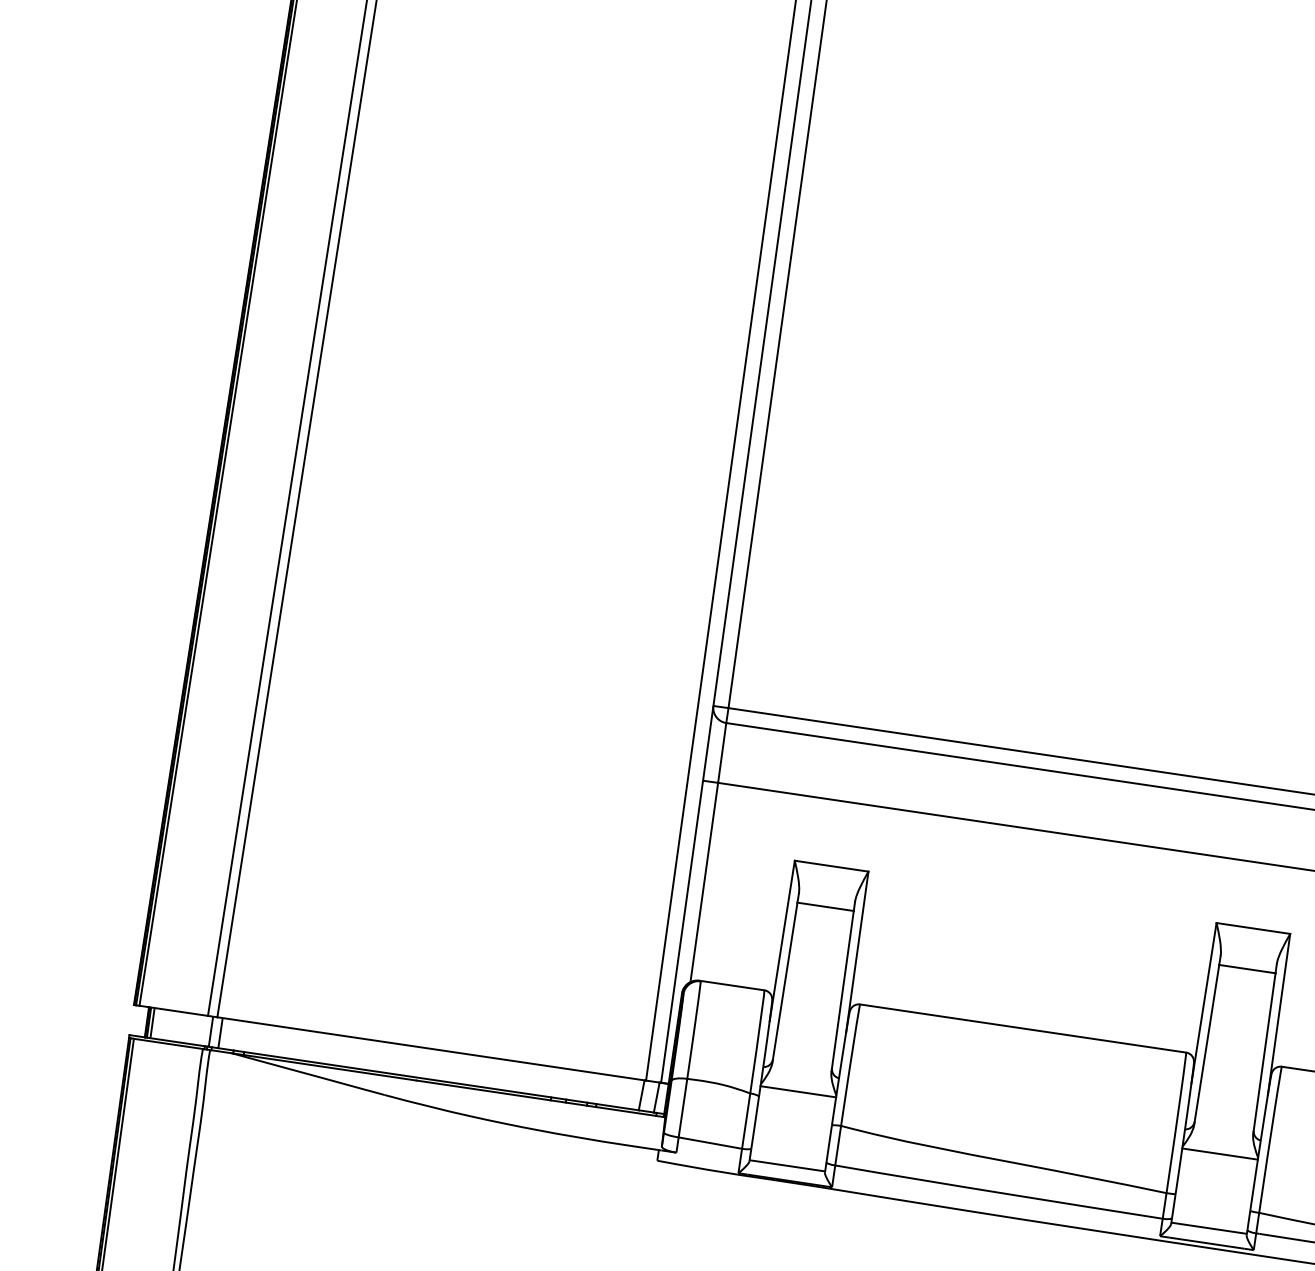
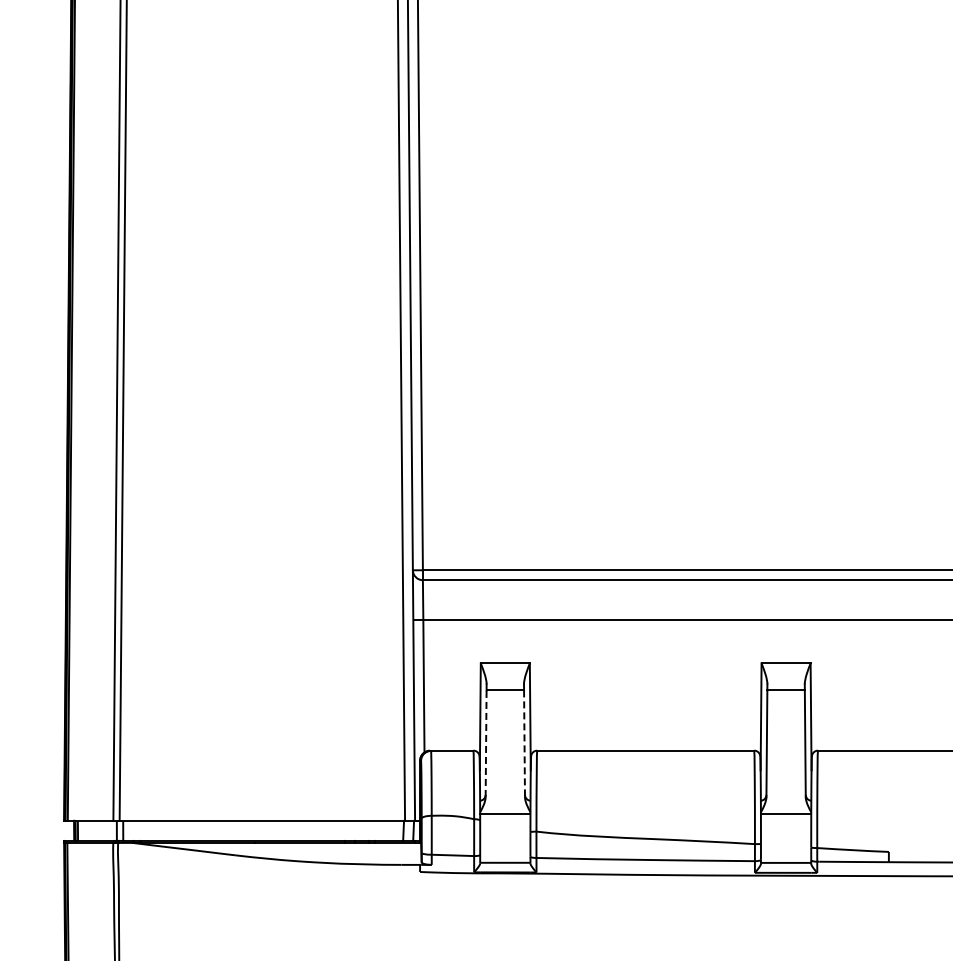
line: (785, 982) -> (486, 743), solid -> dashed
line: (842, 992) -> (524, 744), solid -> dashed

